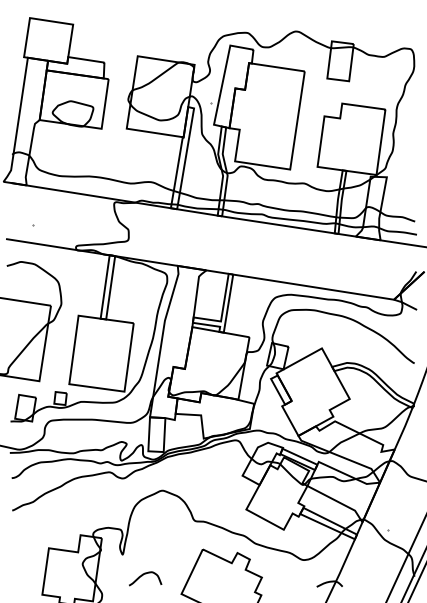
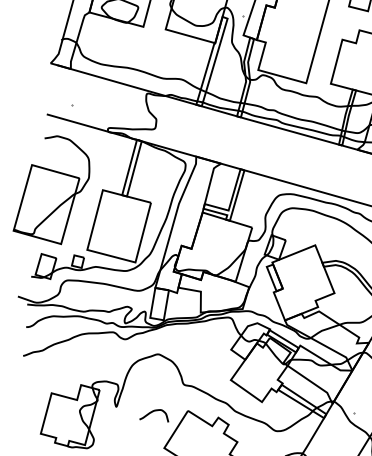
curve: (143, 575) -> (153, 412), moved

